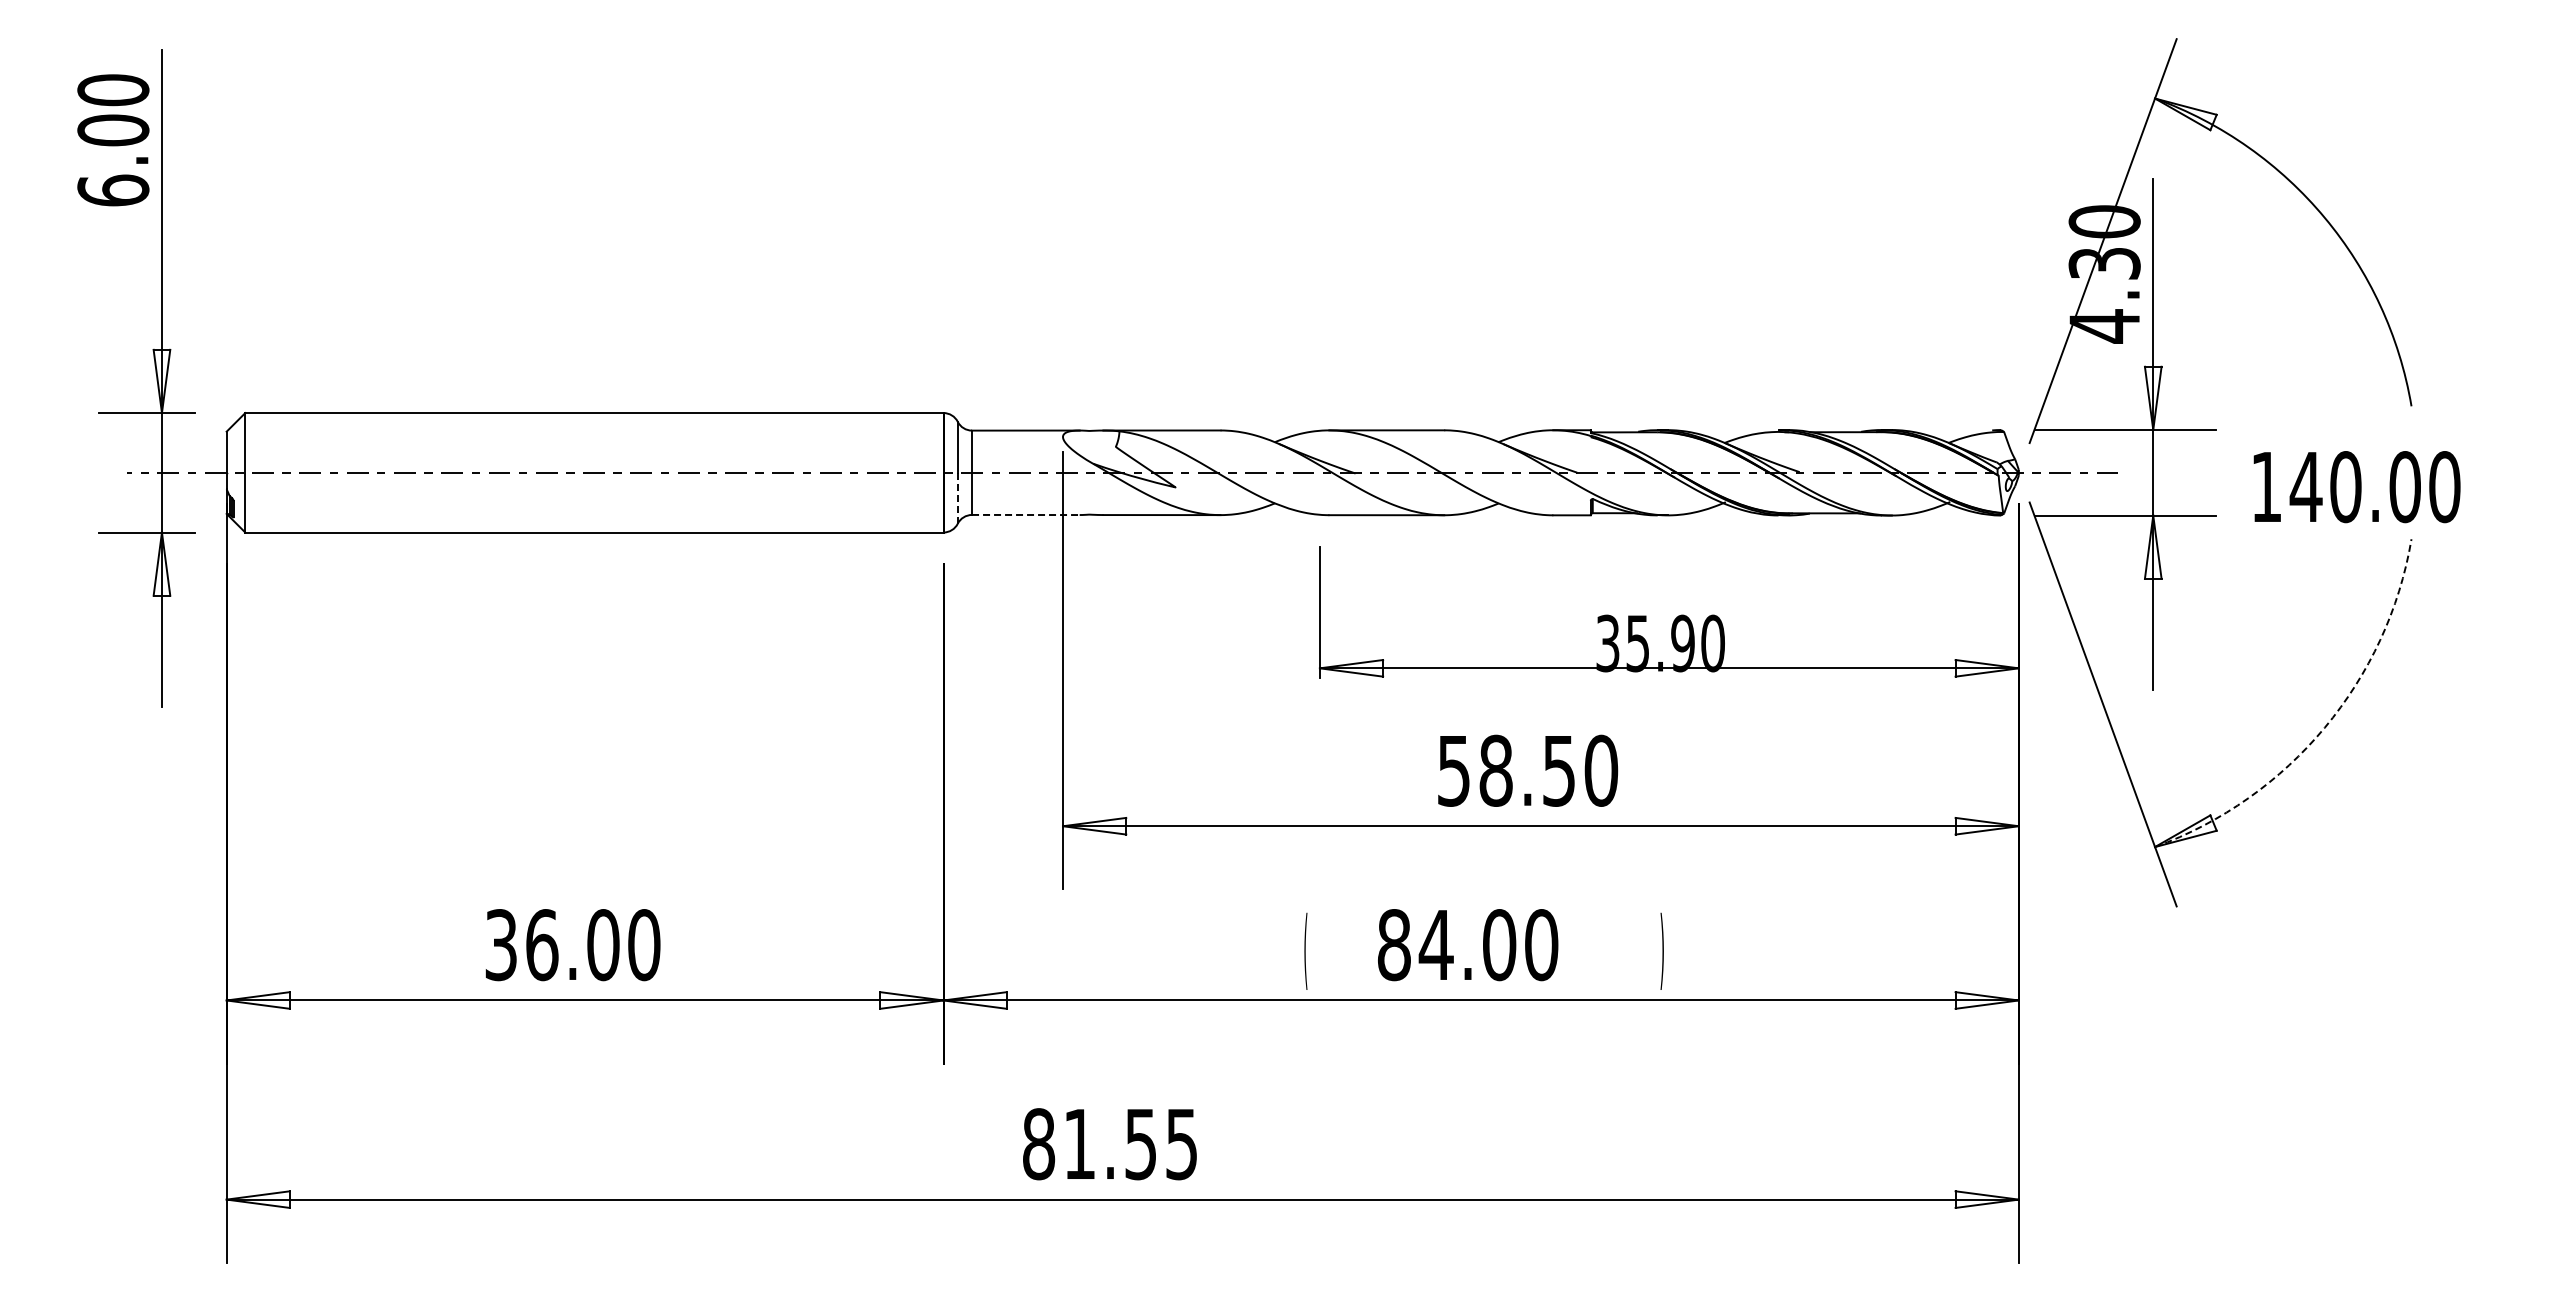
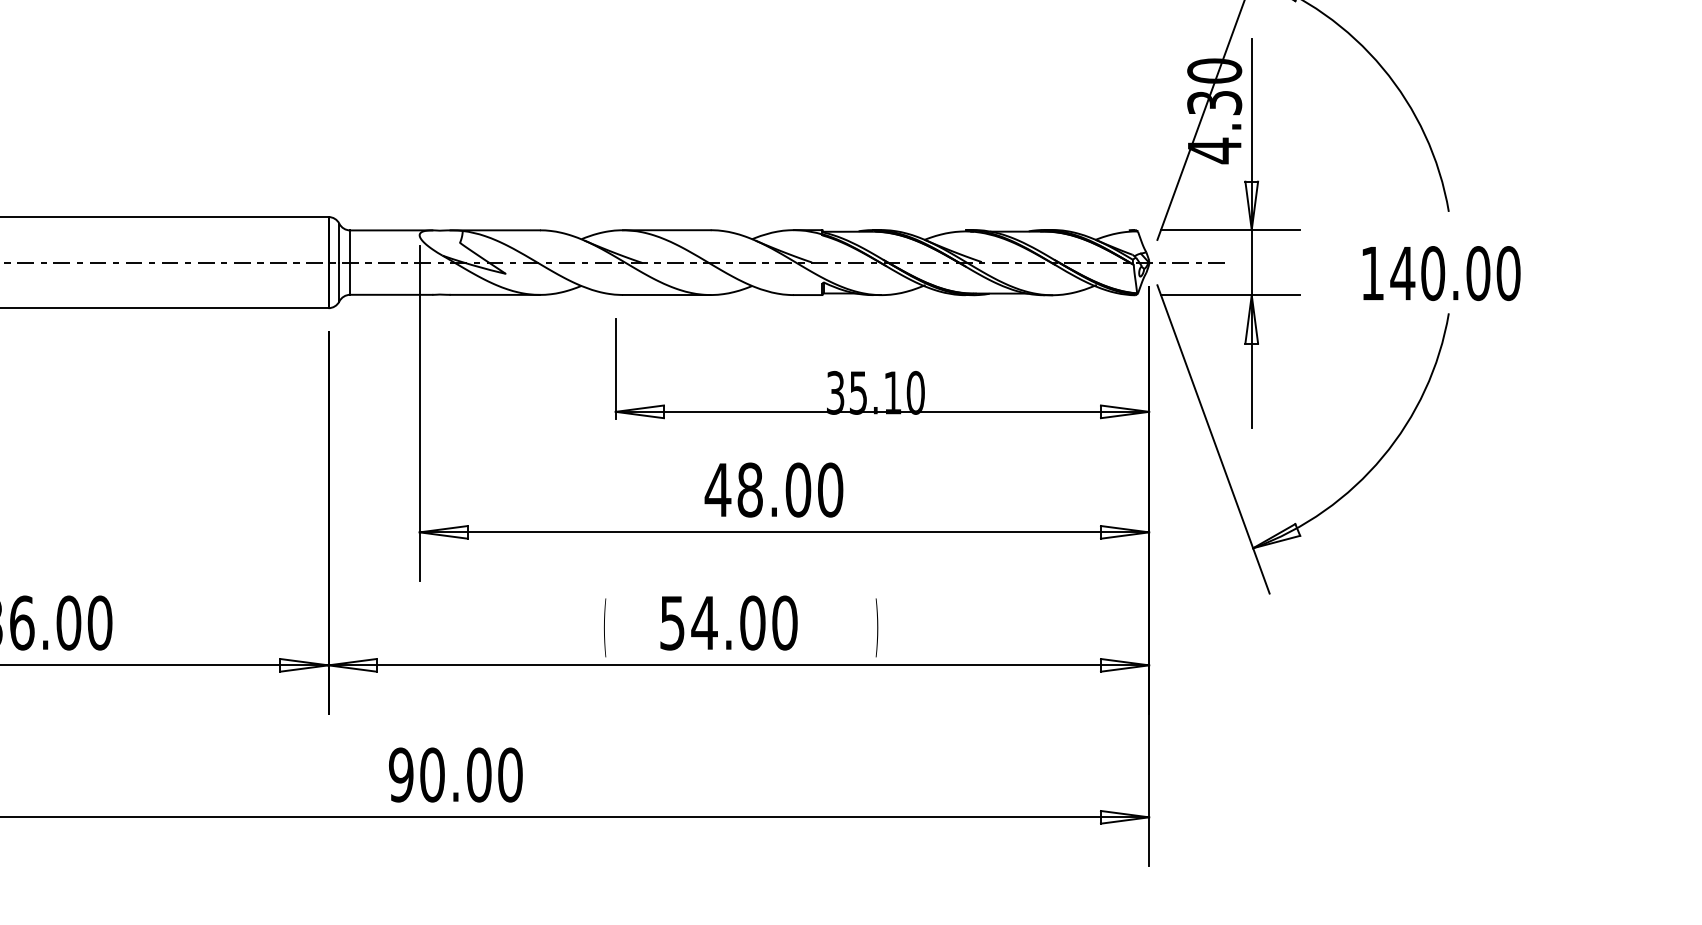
text: (2356, 487) -> (1441, 273), moved
line: (957, 498) -> (339, 282), dashed -> solid
line: (1025, 515) -> (391, 295), dashed -> solid
text: (1682, 643) -> (892, 392), 35.90 -> 35.10
arc: (2324, 727) -> (1382, 457), dashed -> solid
text: (1505, 770) -> (757, 489), 58.50 -> 48.00
text: (1393, 945) -> (671, 623), 84.00 -> 54.00
text: (1110, 1144) -> (455, 775), 81.55 -> 90.00

